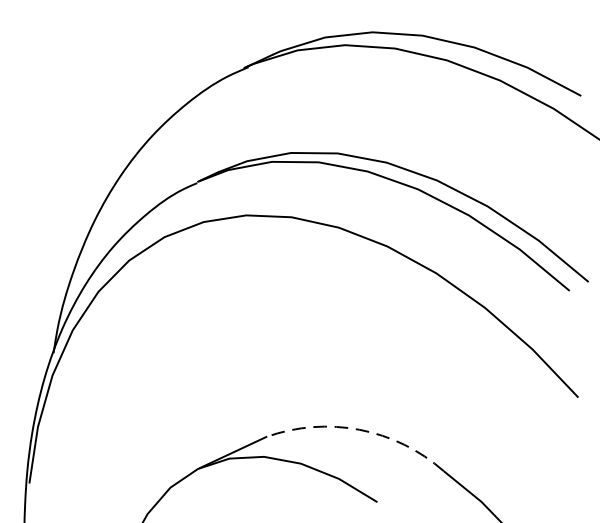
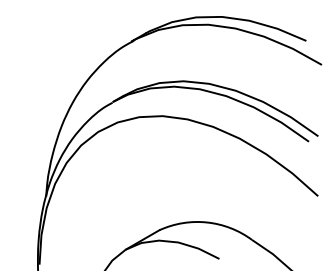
arc: (360, 429) -> (207, 222), dashed -> solid

